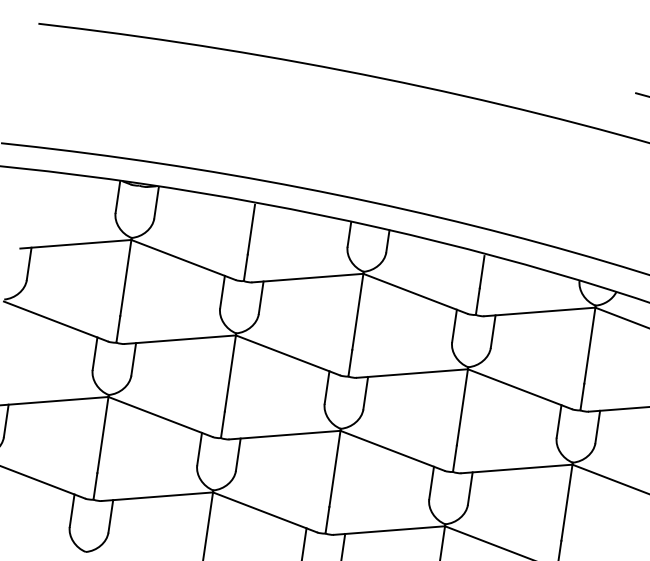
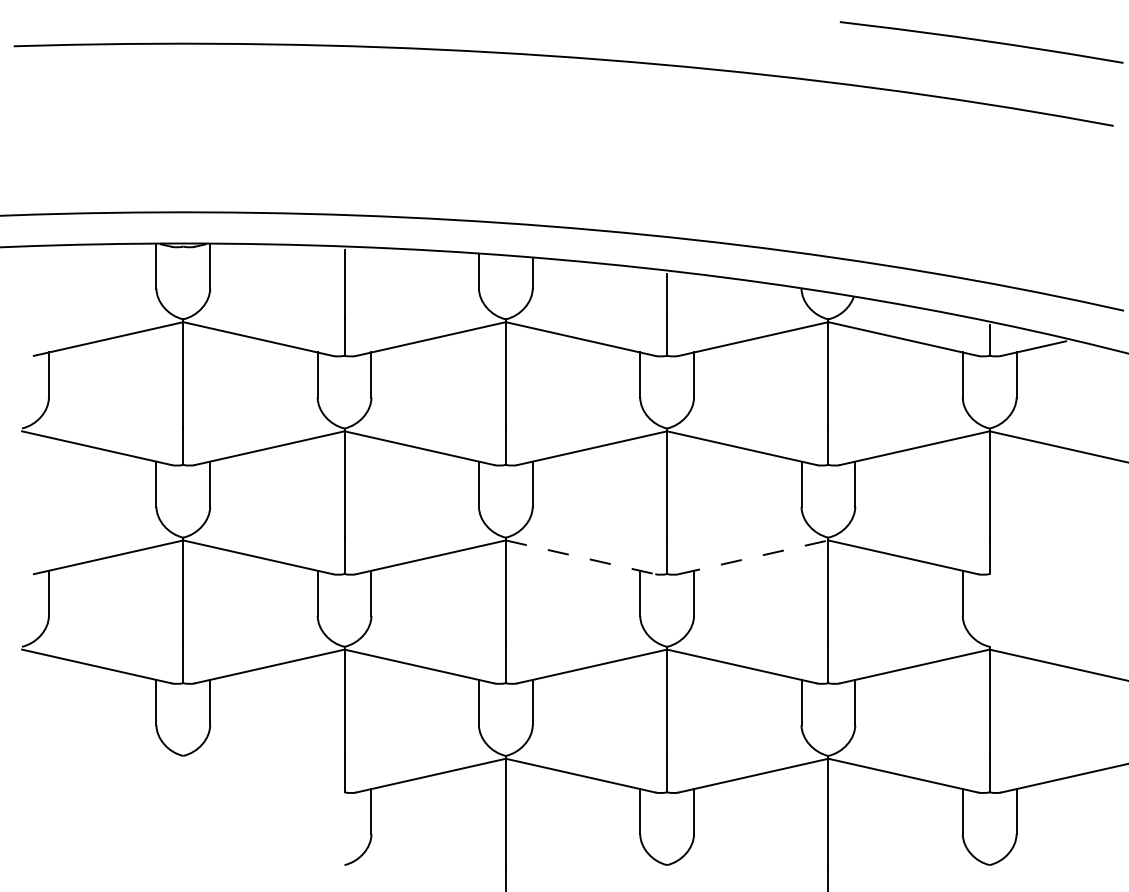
line: (392, 450) -> (580, 557), solid -> dashed
line: (516, 469) -> (753, 557), solid -> dashed

